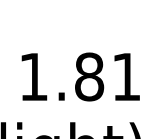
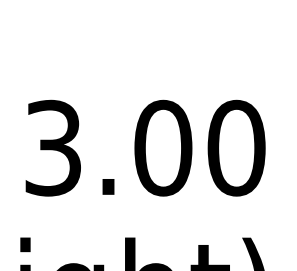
text: (80, 76) -> (145, 147), 1.81 -> 3.00

